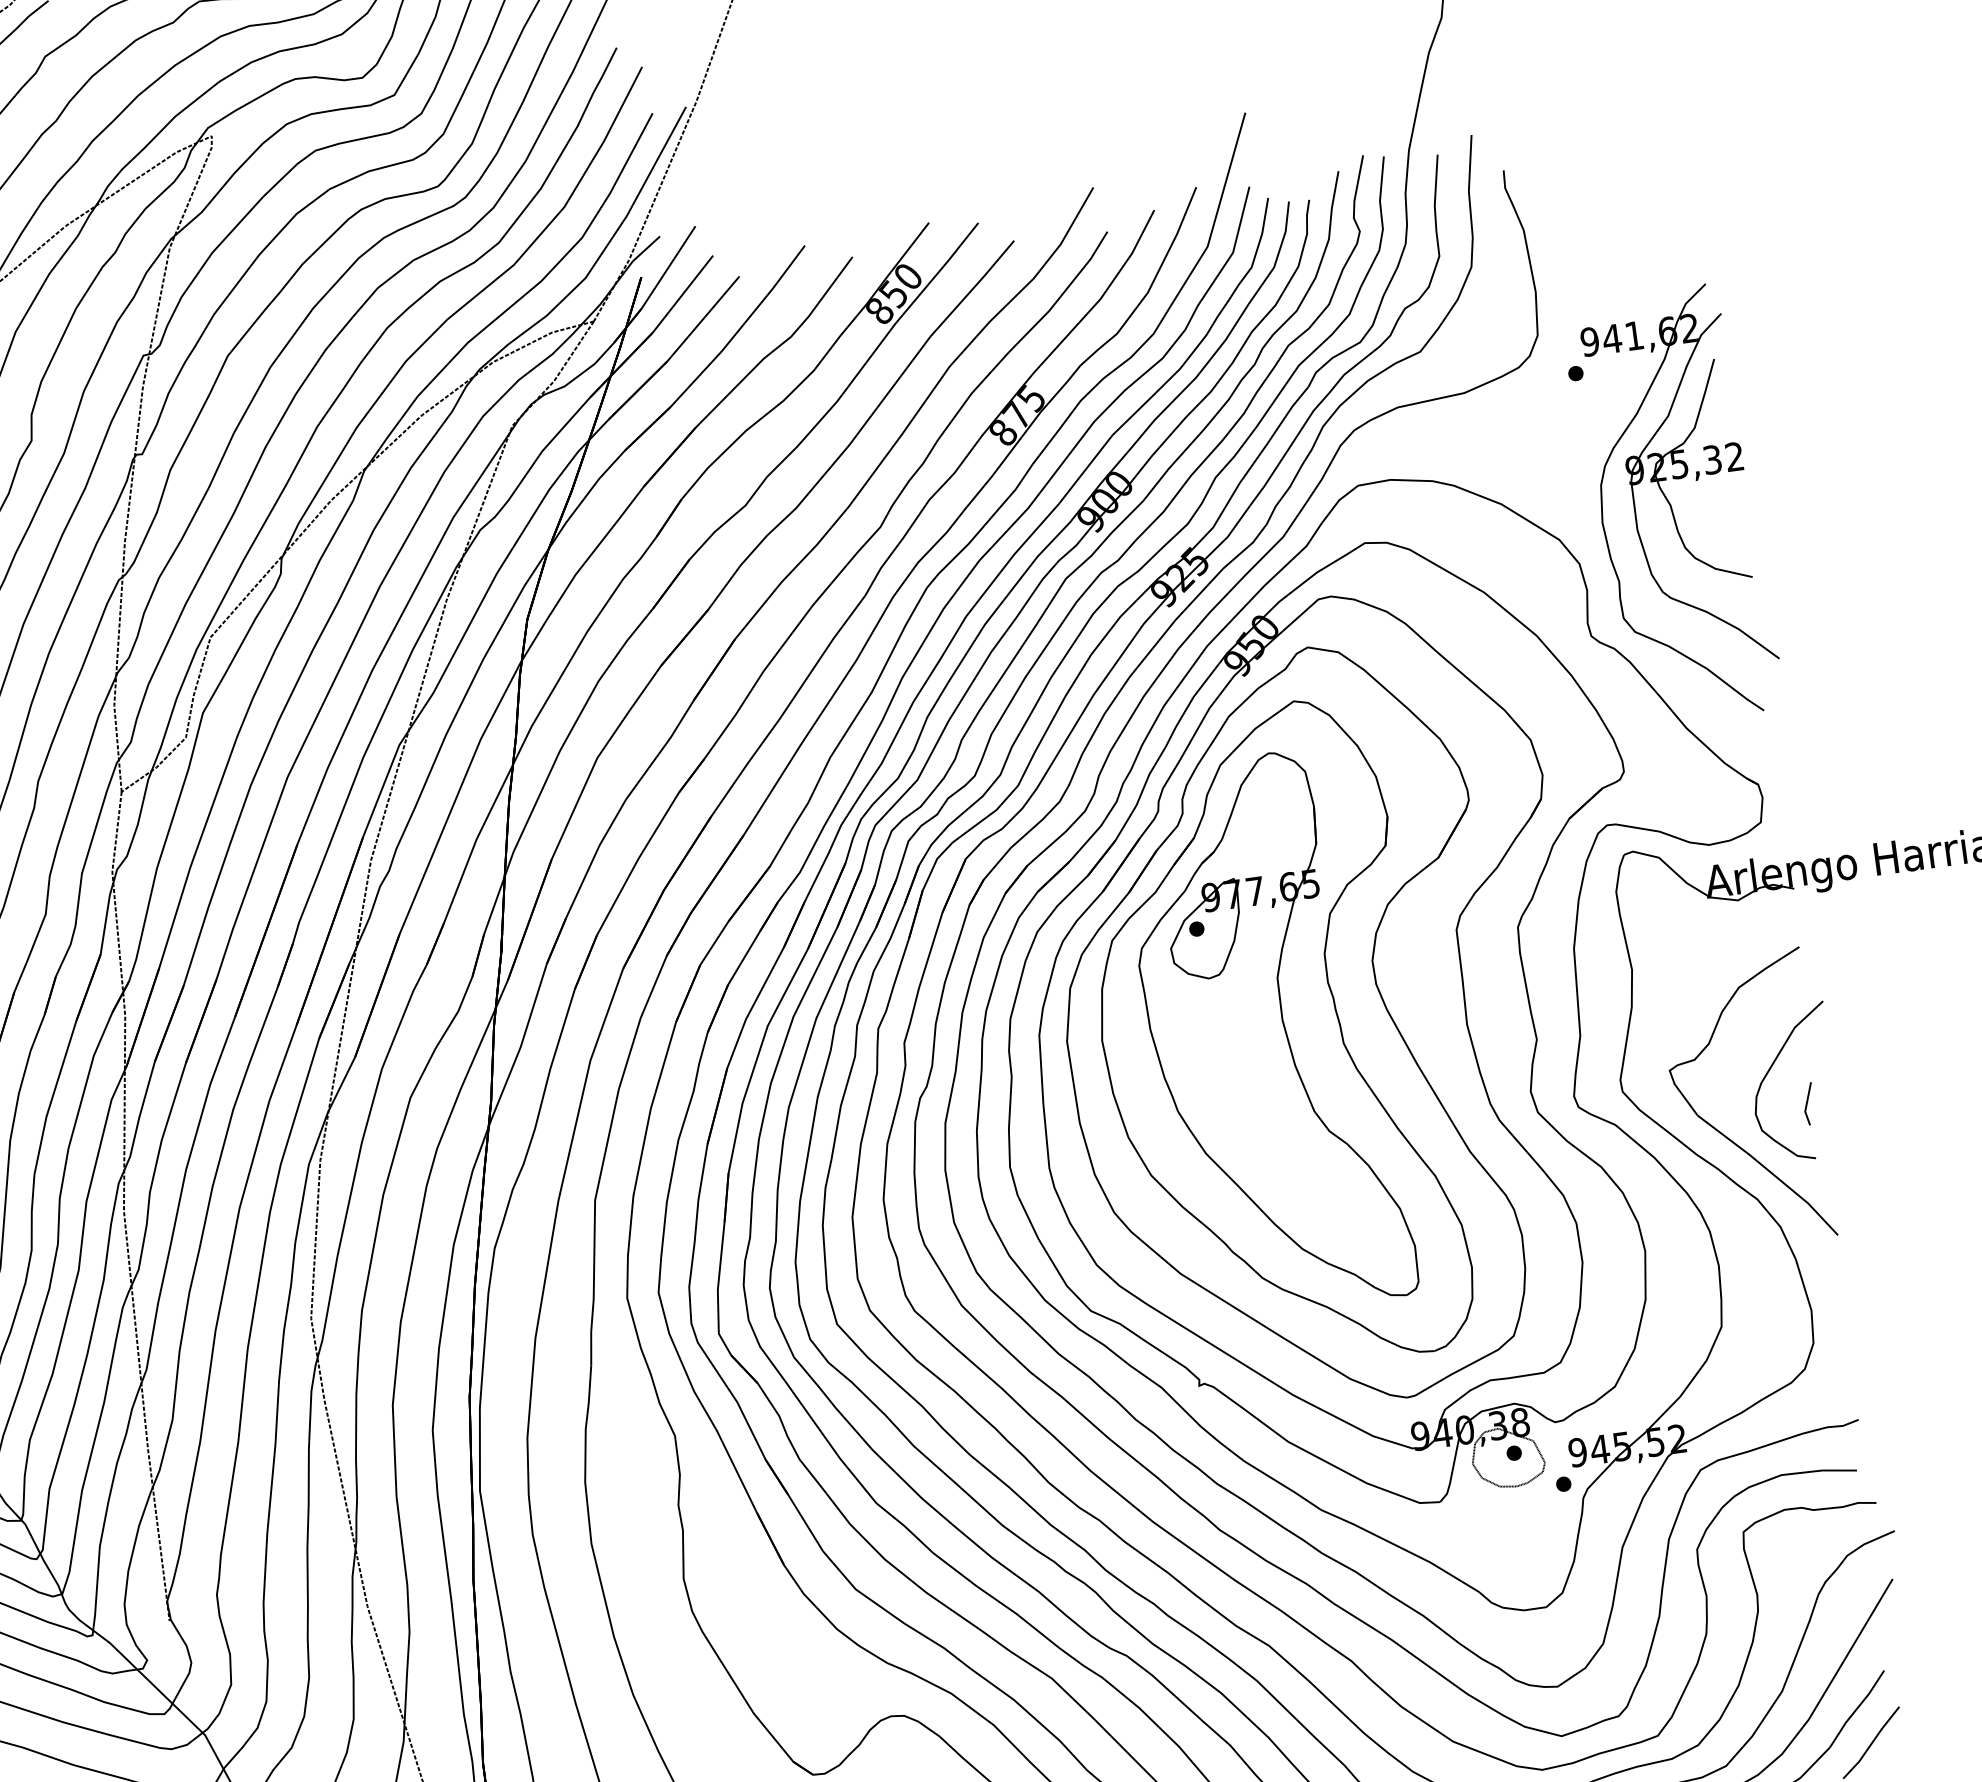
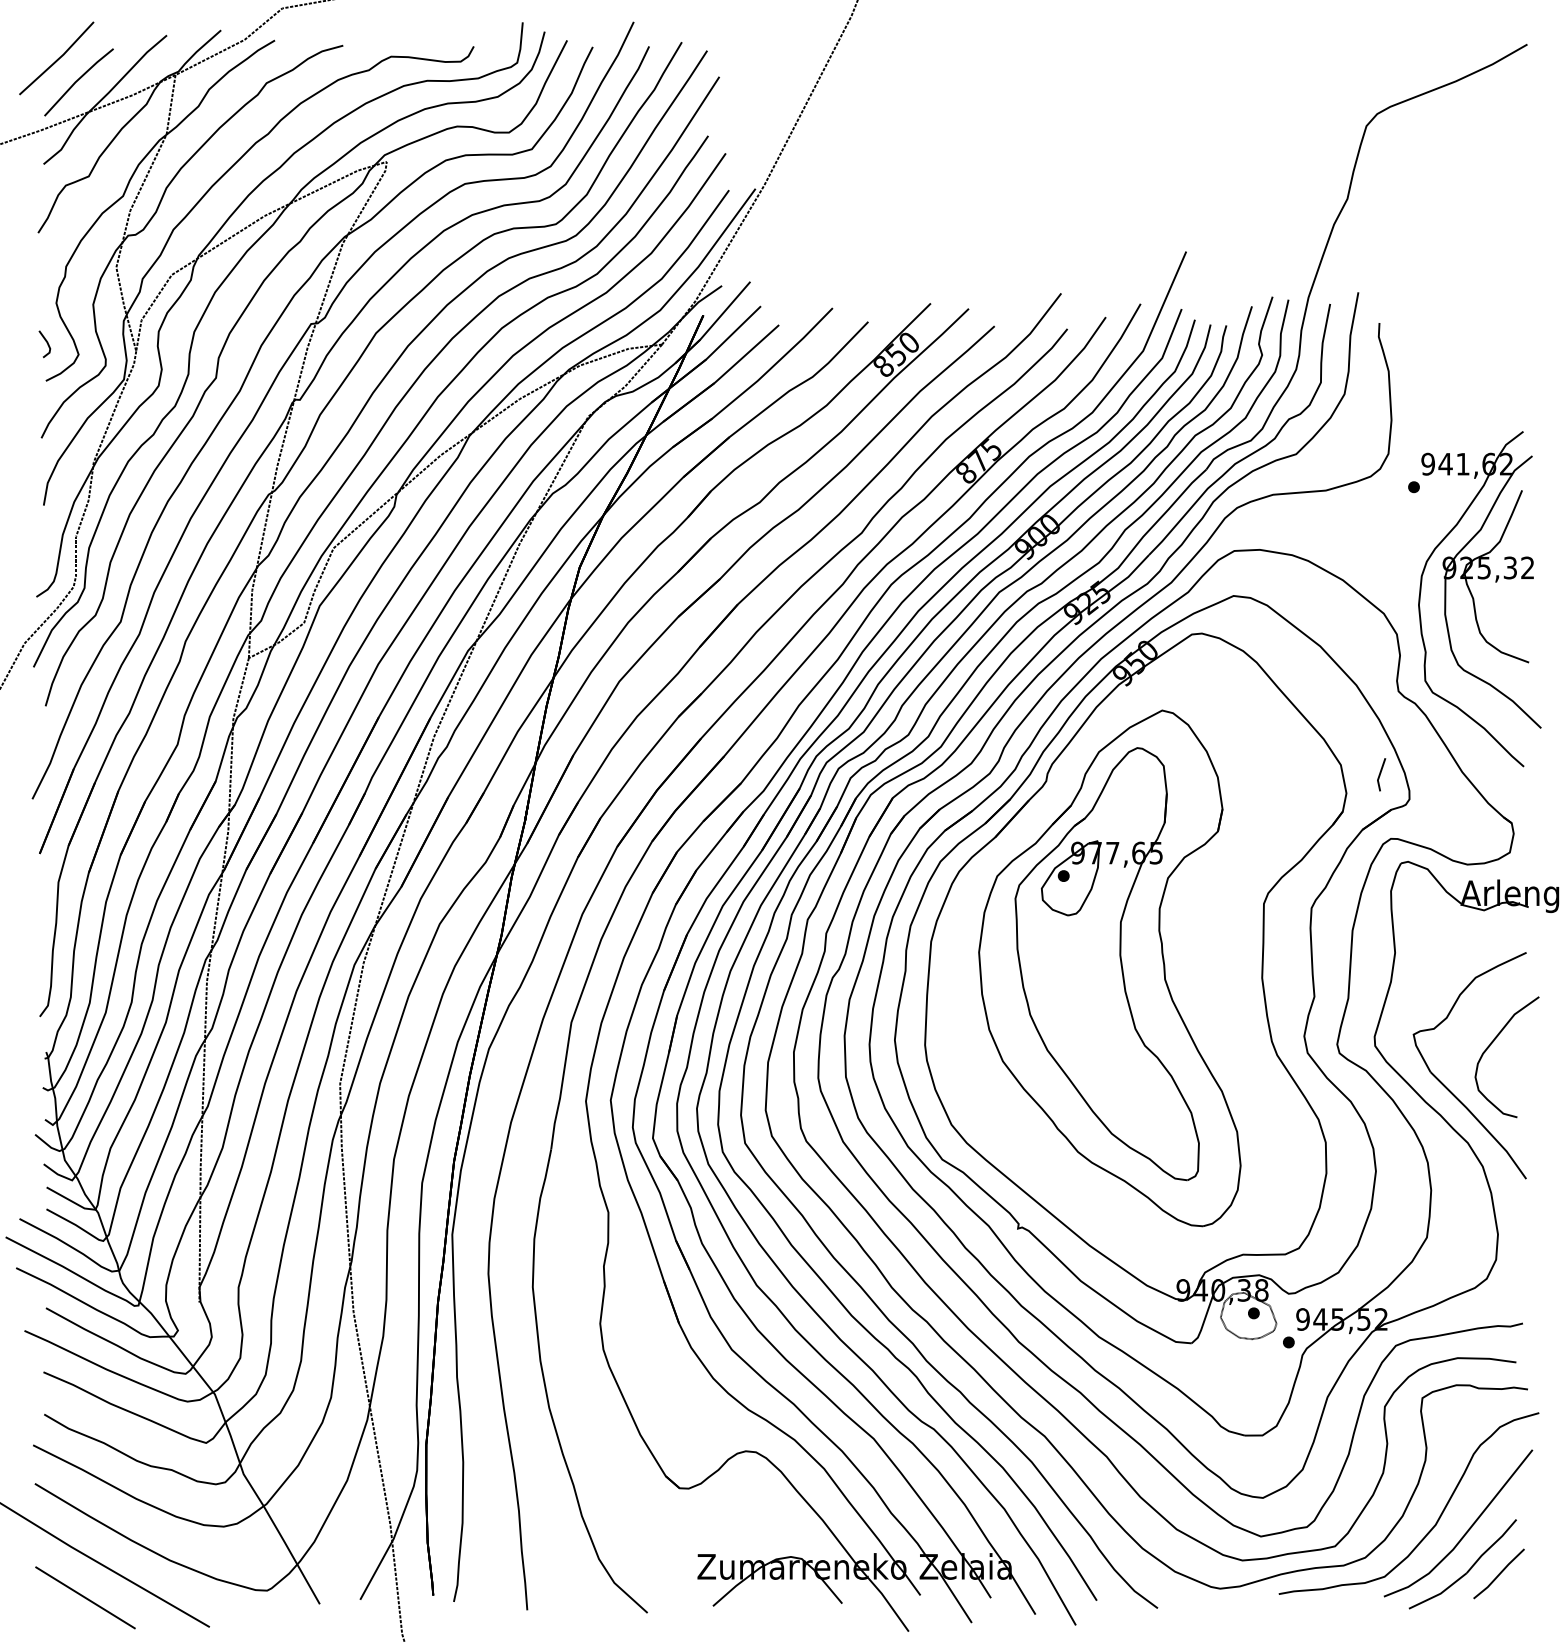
part: (1283, 1032) -> (1119, 964), removed
line: (1808, 1102) -> (1381, 773), moved

